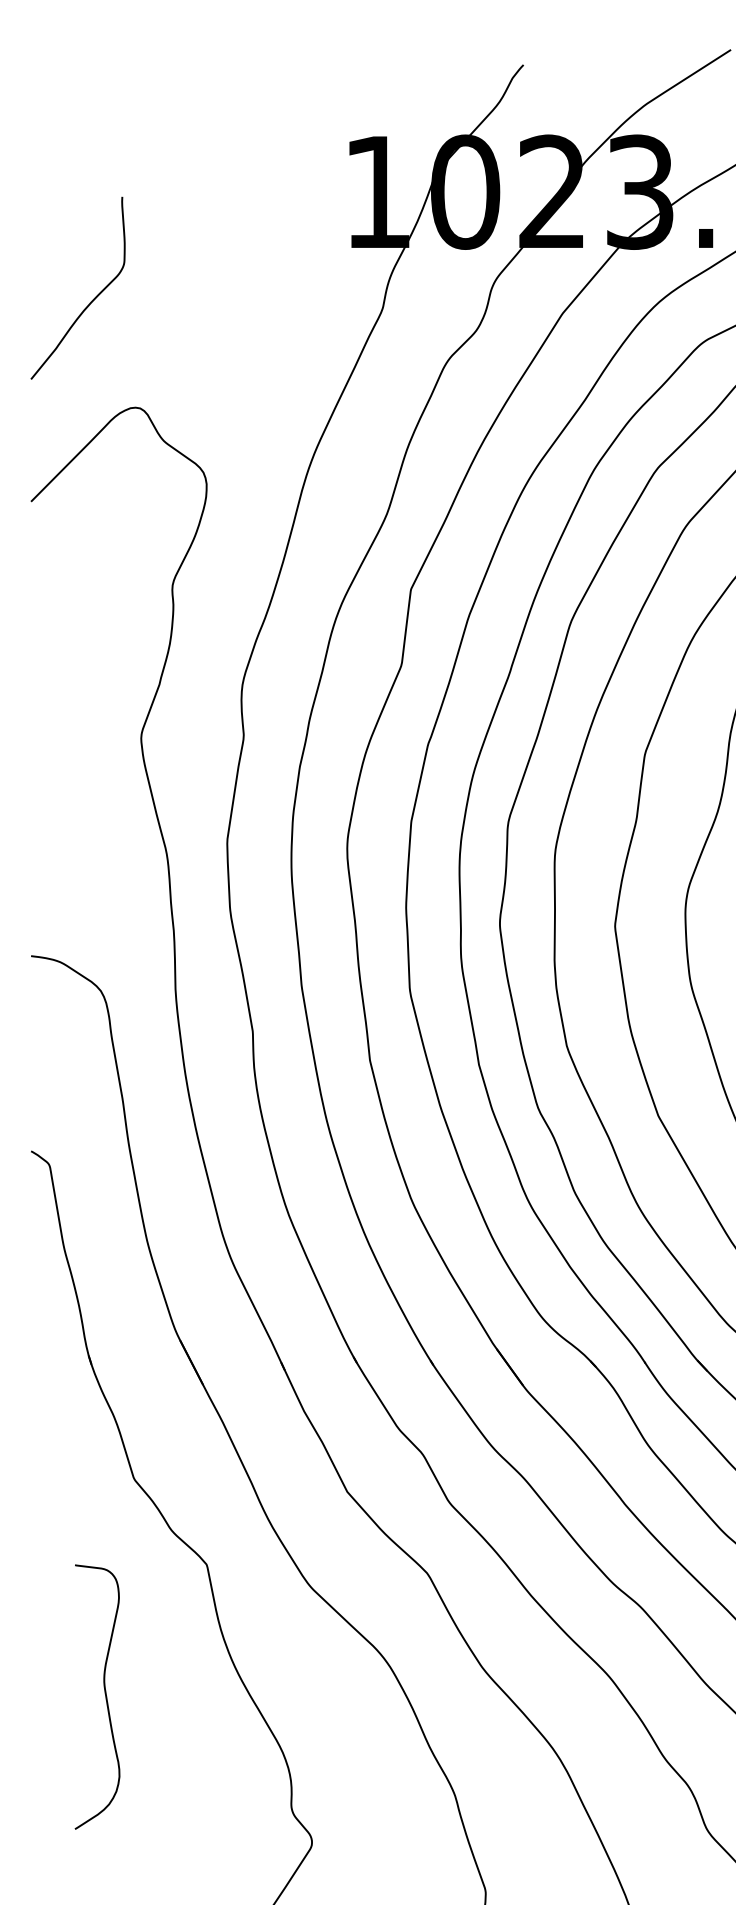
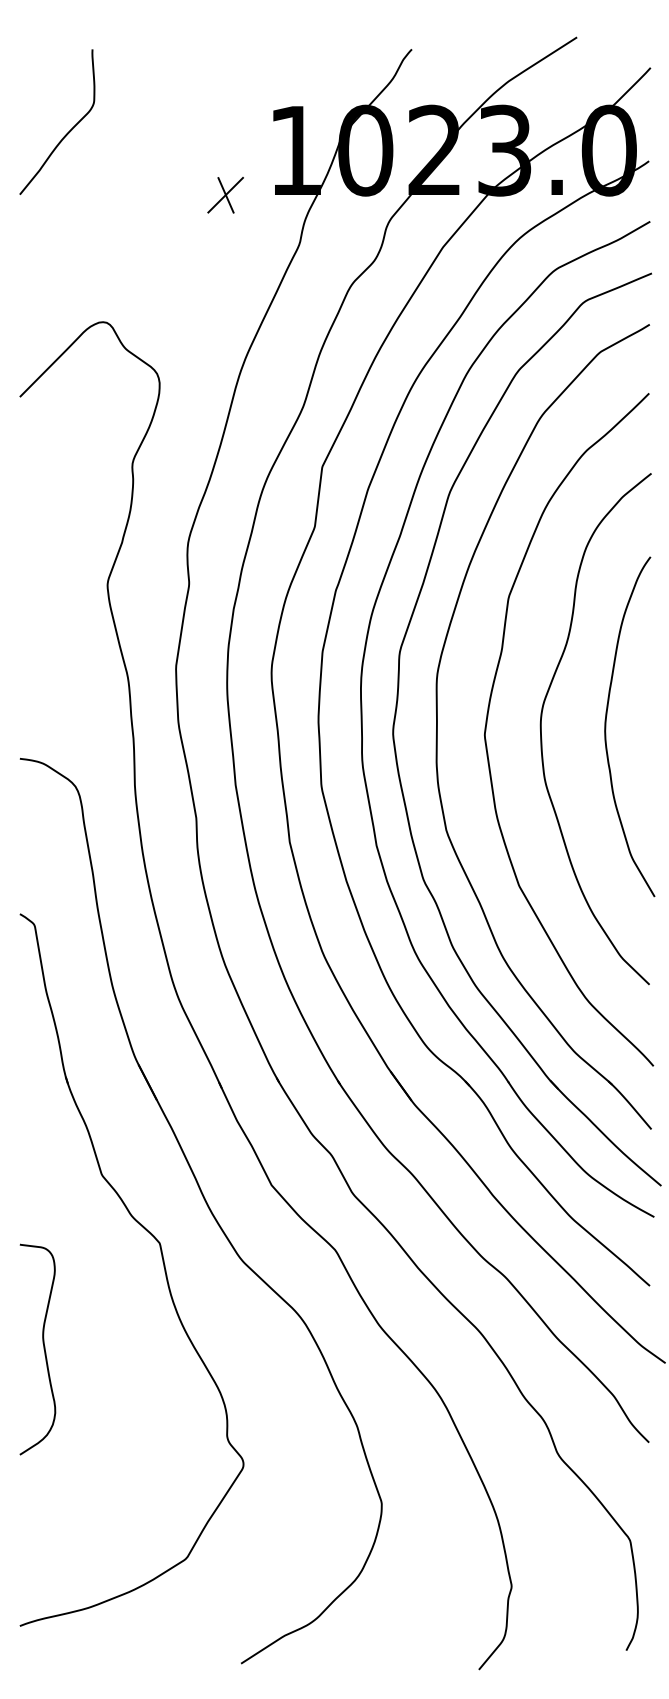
part: (289, 248) -> (225, 195), added
curve: (92, 300) -> (68, 131), moved
curve: (104, 1696) -> (43, 1349), moved

